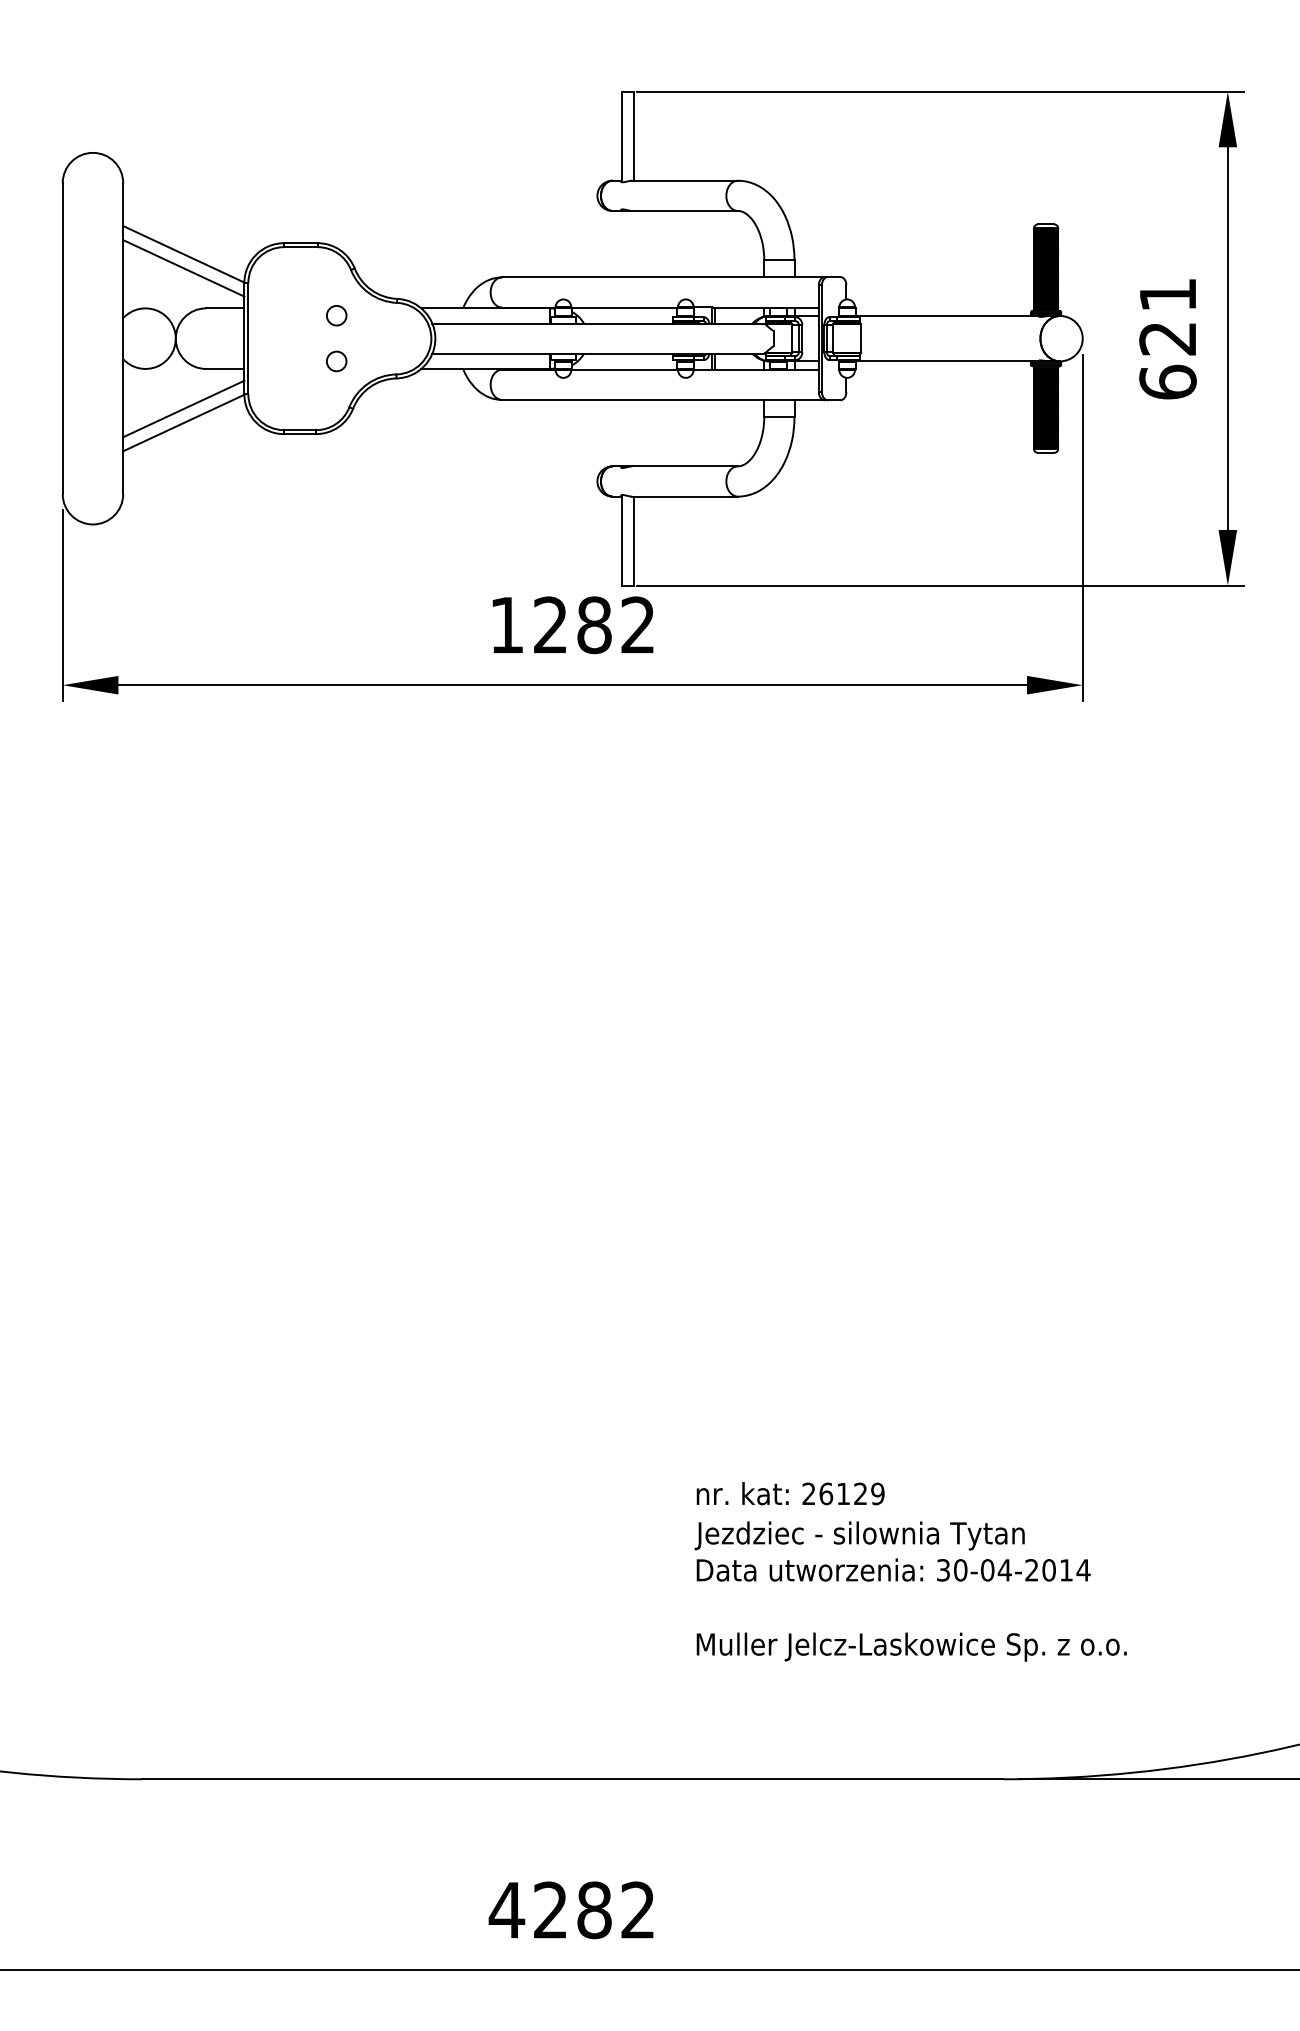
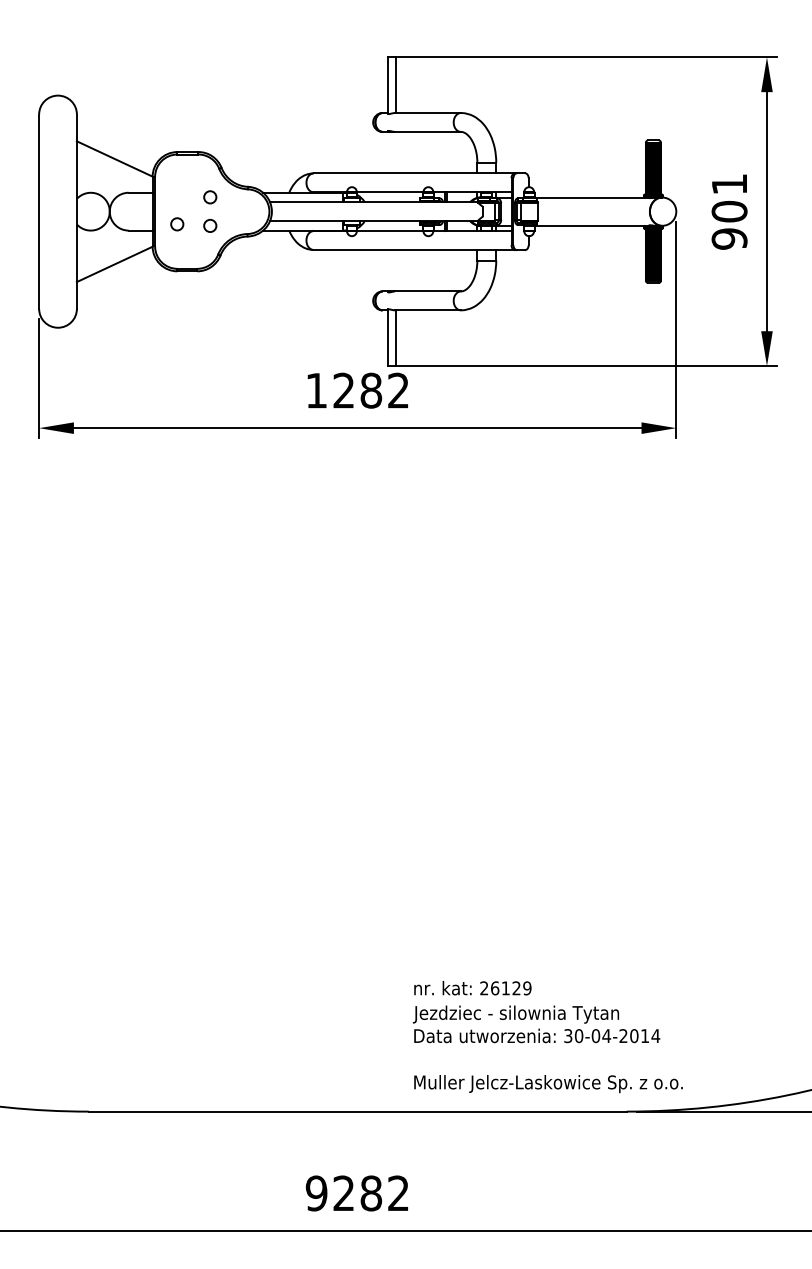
line: (183, 267) -> (114, 167), removed
circle: (284, 359) -> (177, 224), added
text: (1167, 359) -> (729, 224), 621 -> 901
line: (183, 408) -> (114, 255), removed
text: (910, 1572) -> (547, 1037), moved
text: (506, 1910) -> (316, 1193), 4282 -> 9282

